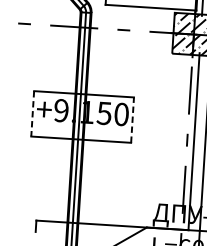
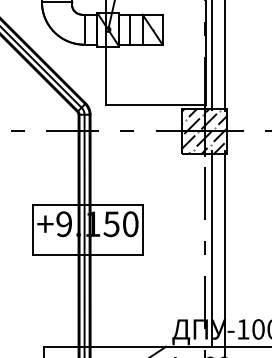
line: (32, 114) -> (32, 230), dashed -> solid
line: (132, 120) -> (143, 229), dashed -> solid

